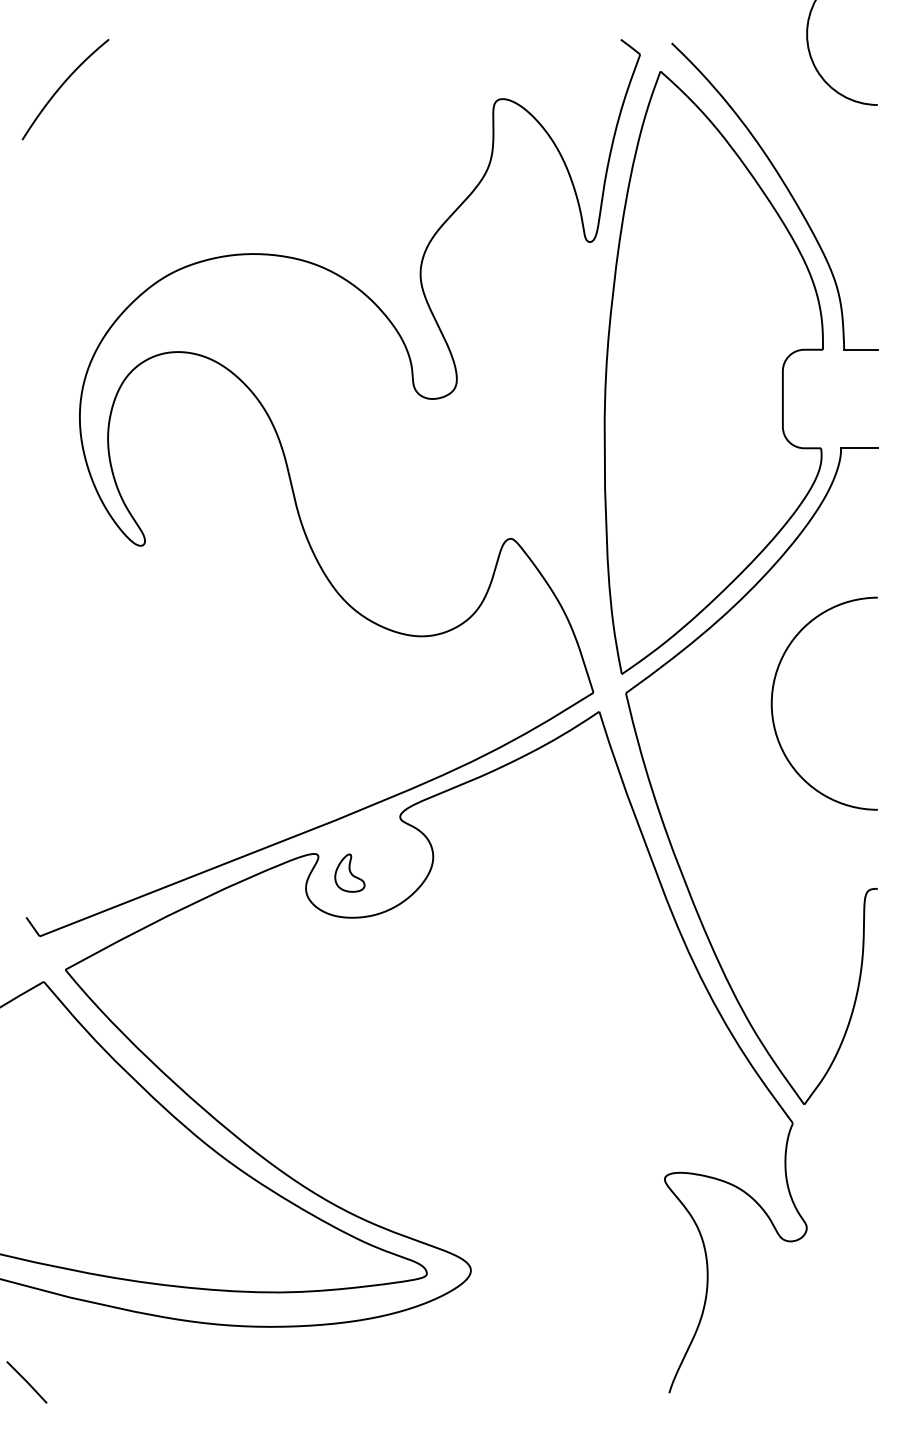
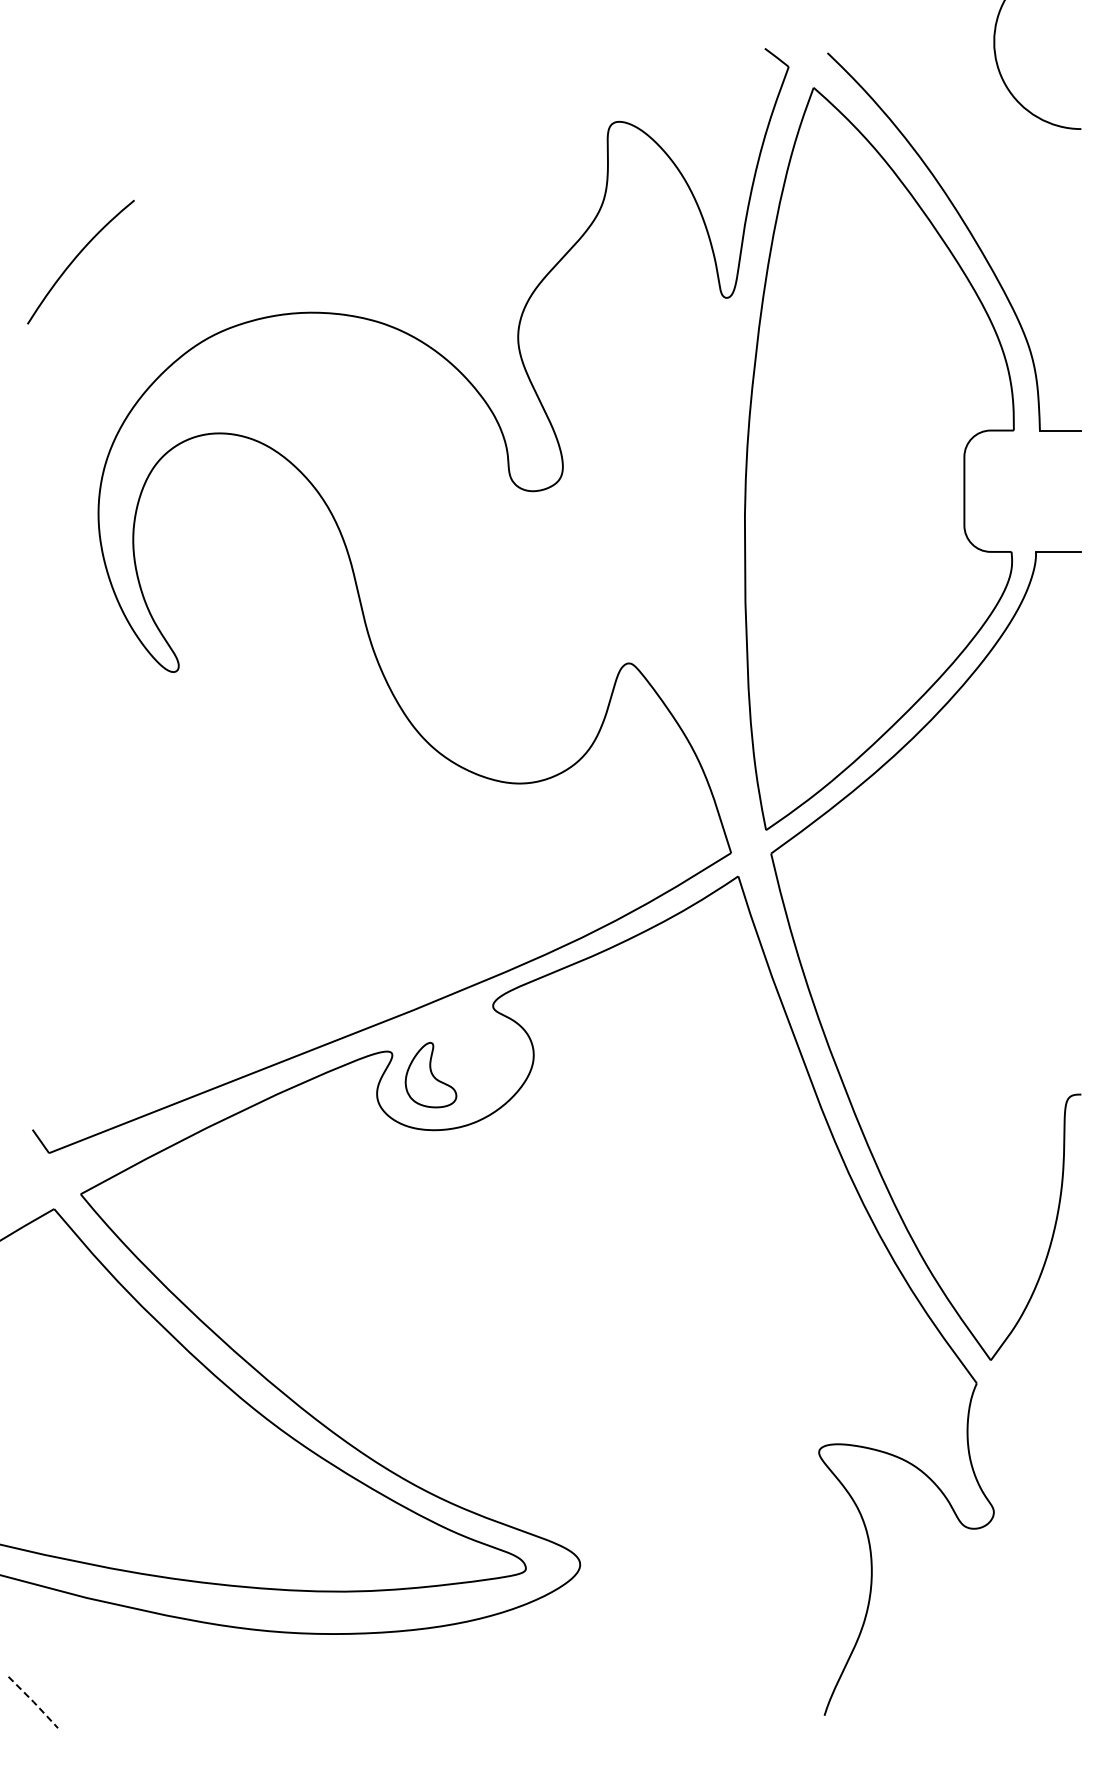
curve: (62, 85) -> (77, 257), moved
arc: (773, 694) -> (952, 855), removed
part: (350, 873) -> (431, 1075), size x1.4
line: (27, 1381) -> (33, 1701), solid -> dashed

